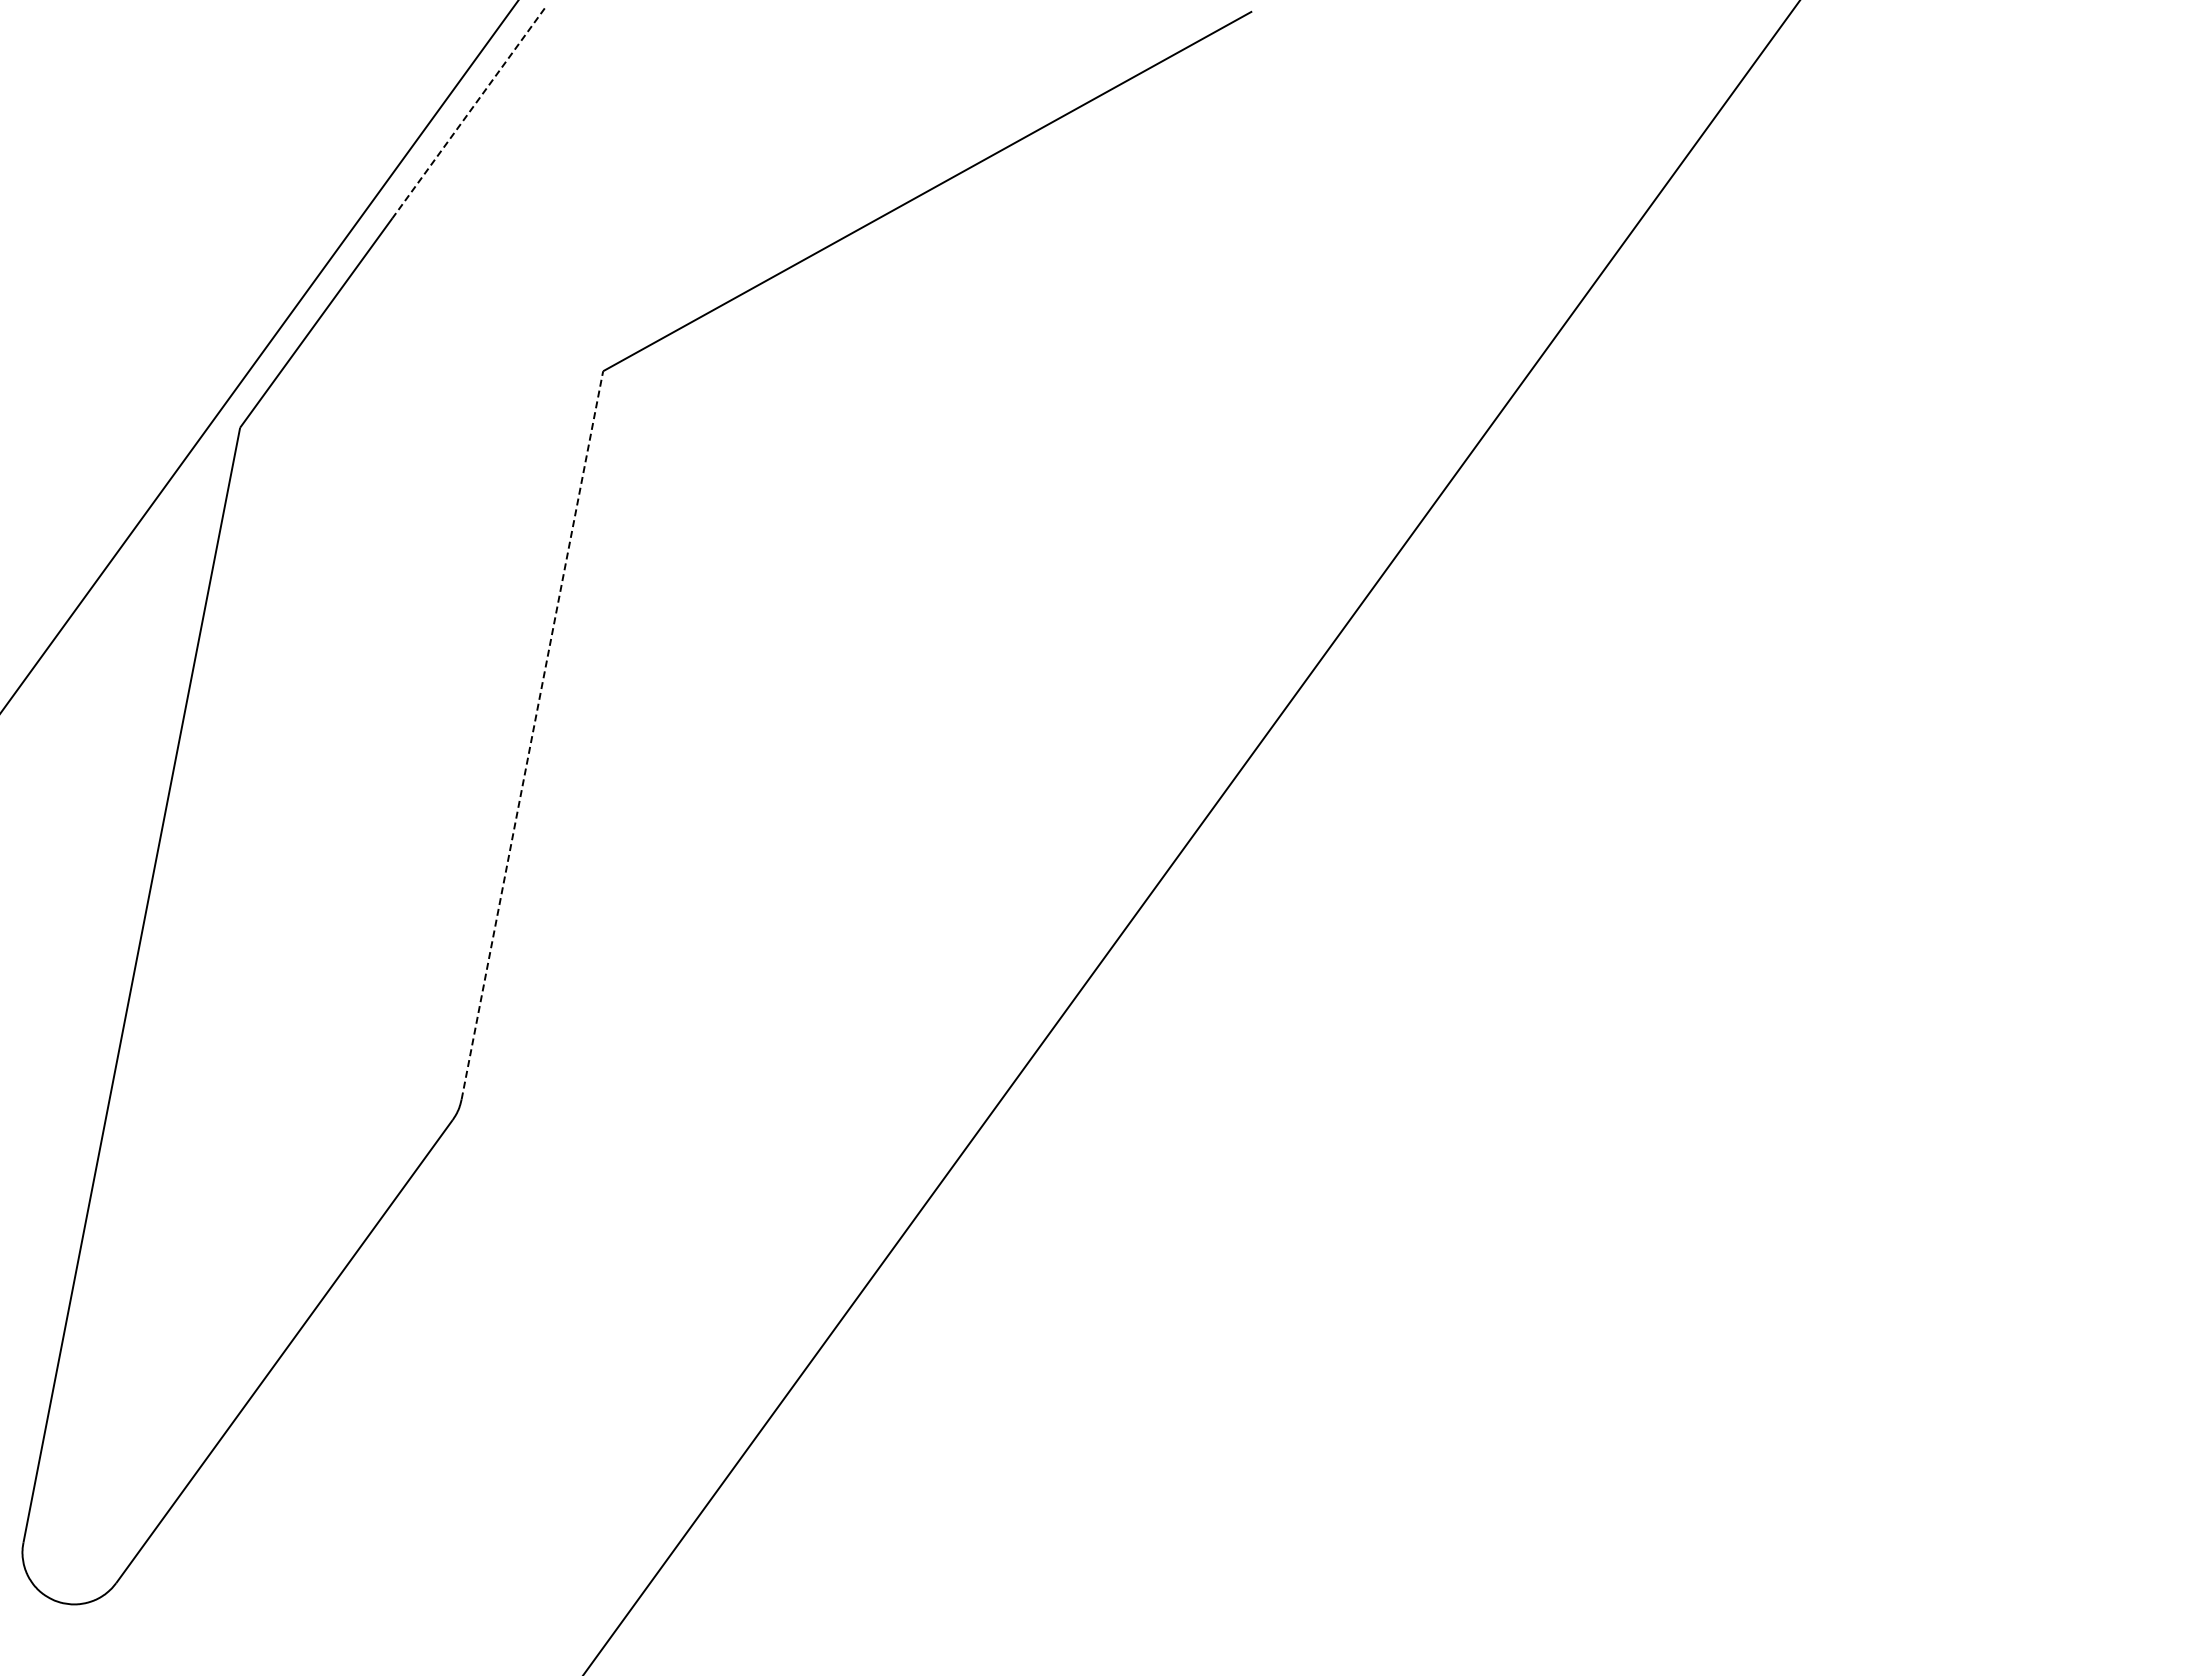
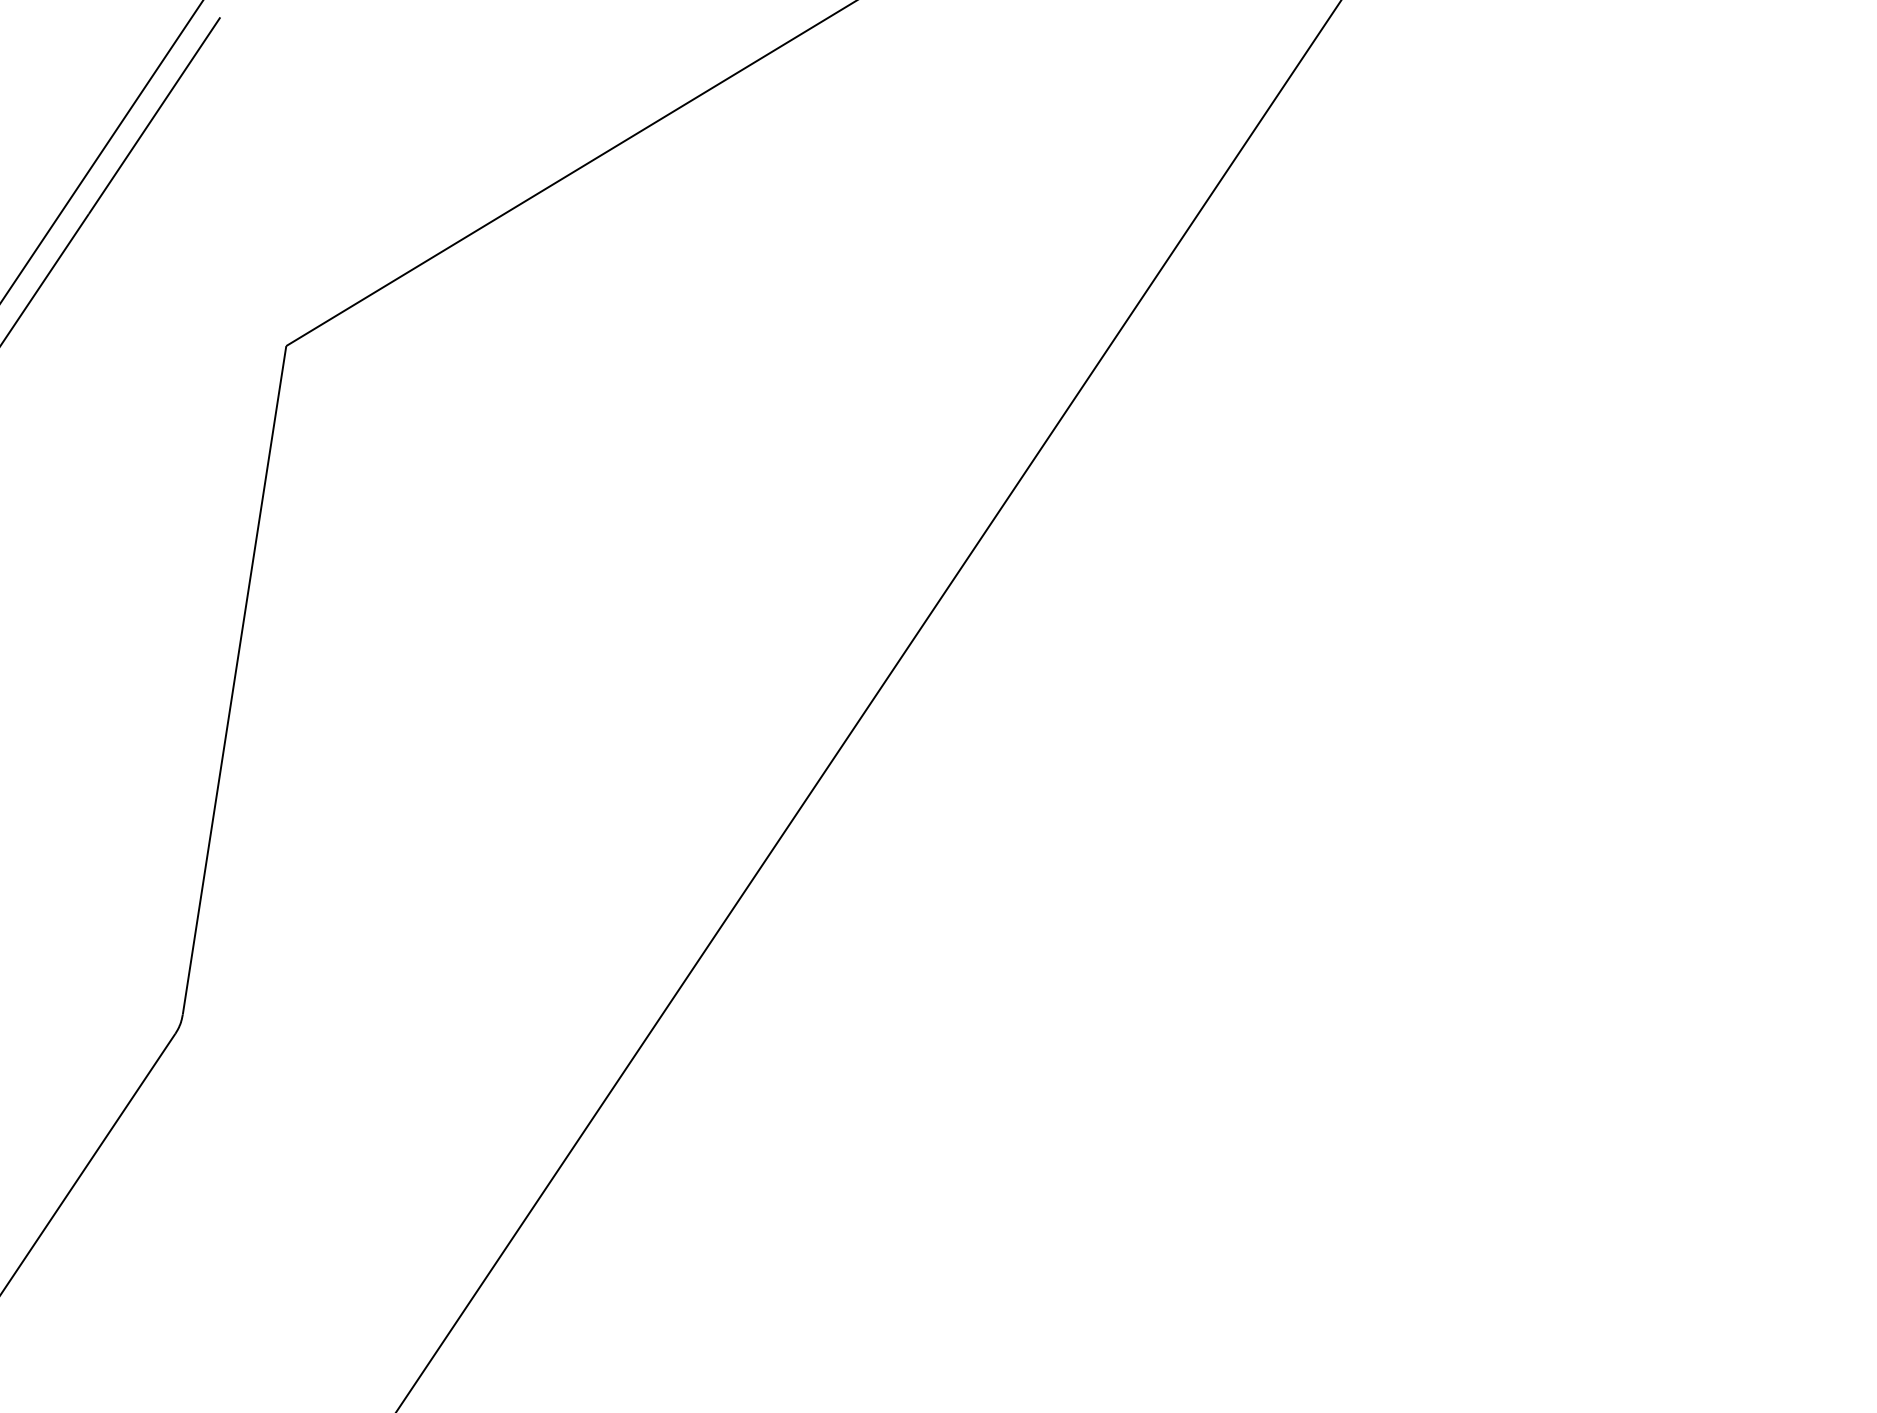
line: (468, 113) -> (154, 115), dashed -> solid
line: (532, 735) -> (234, 680), dashed -> solid

